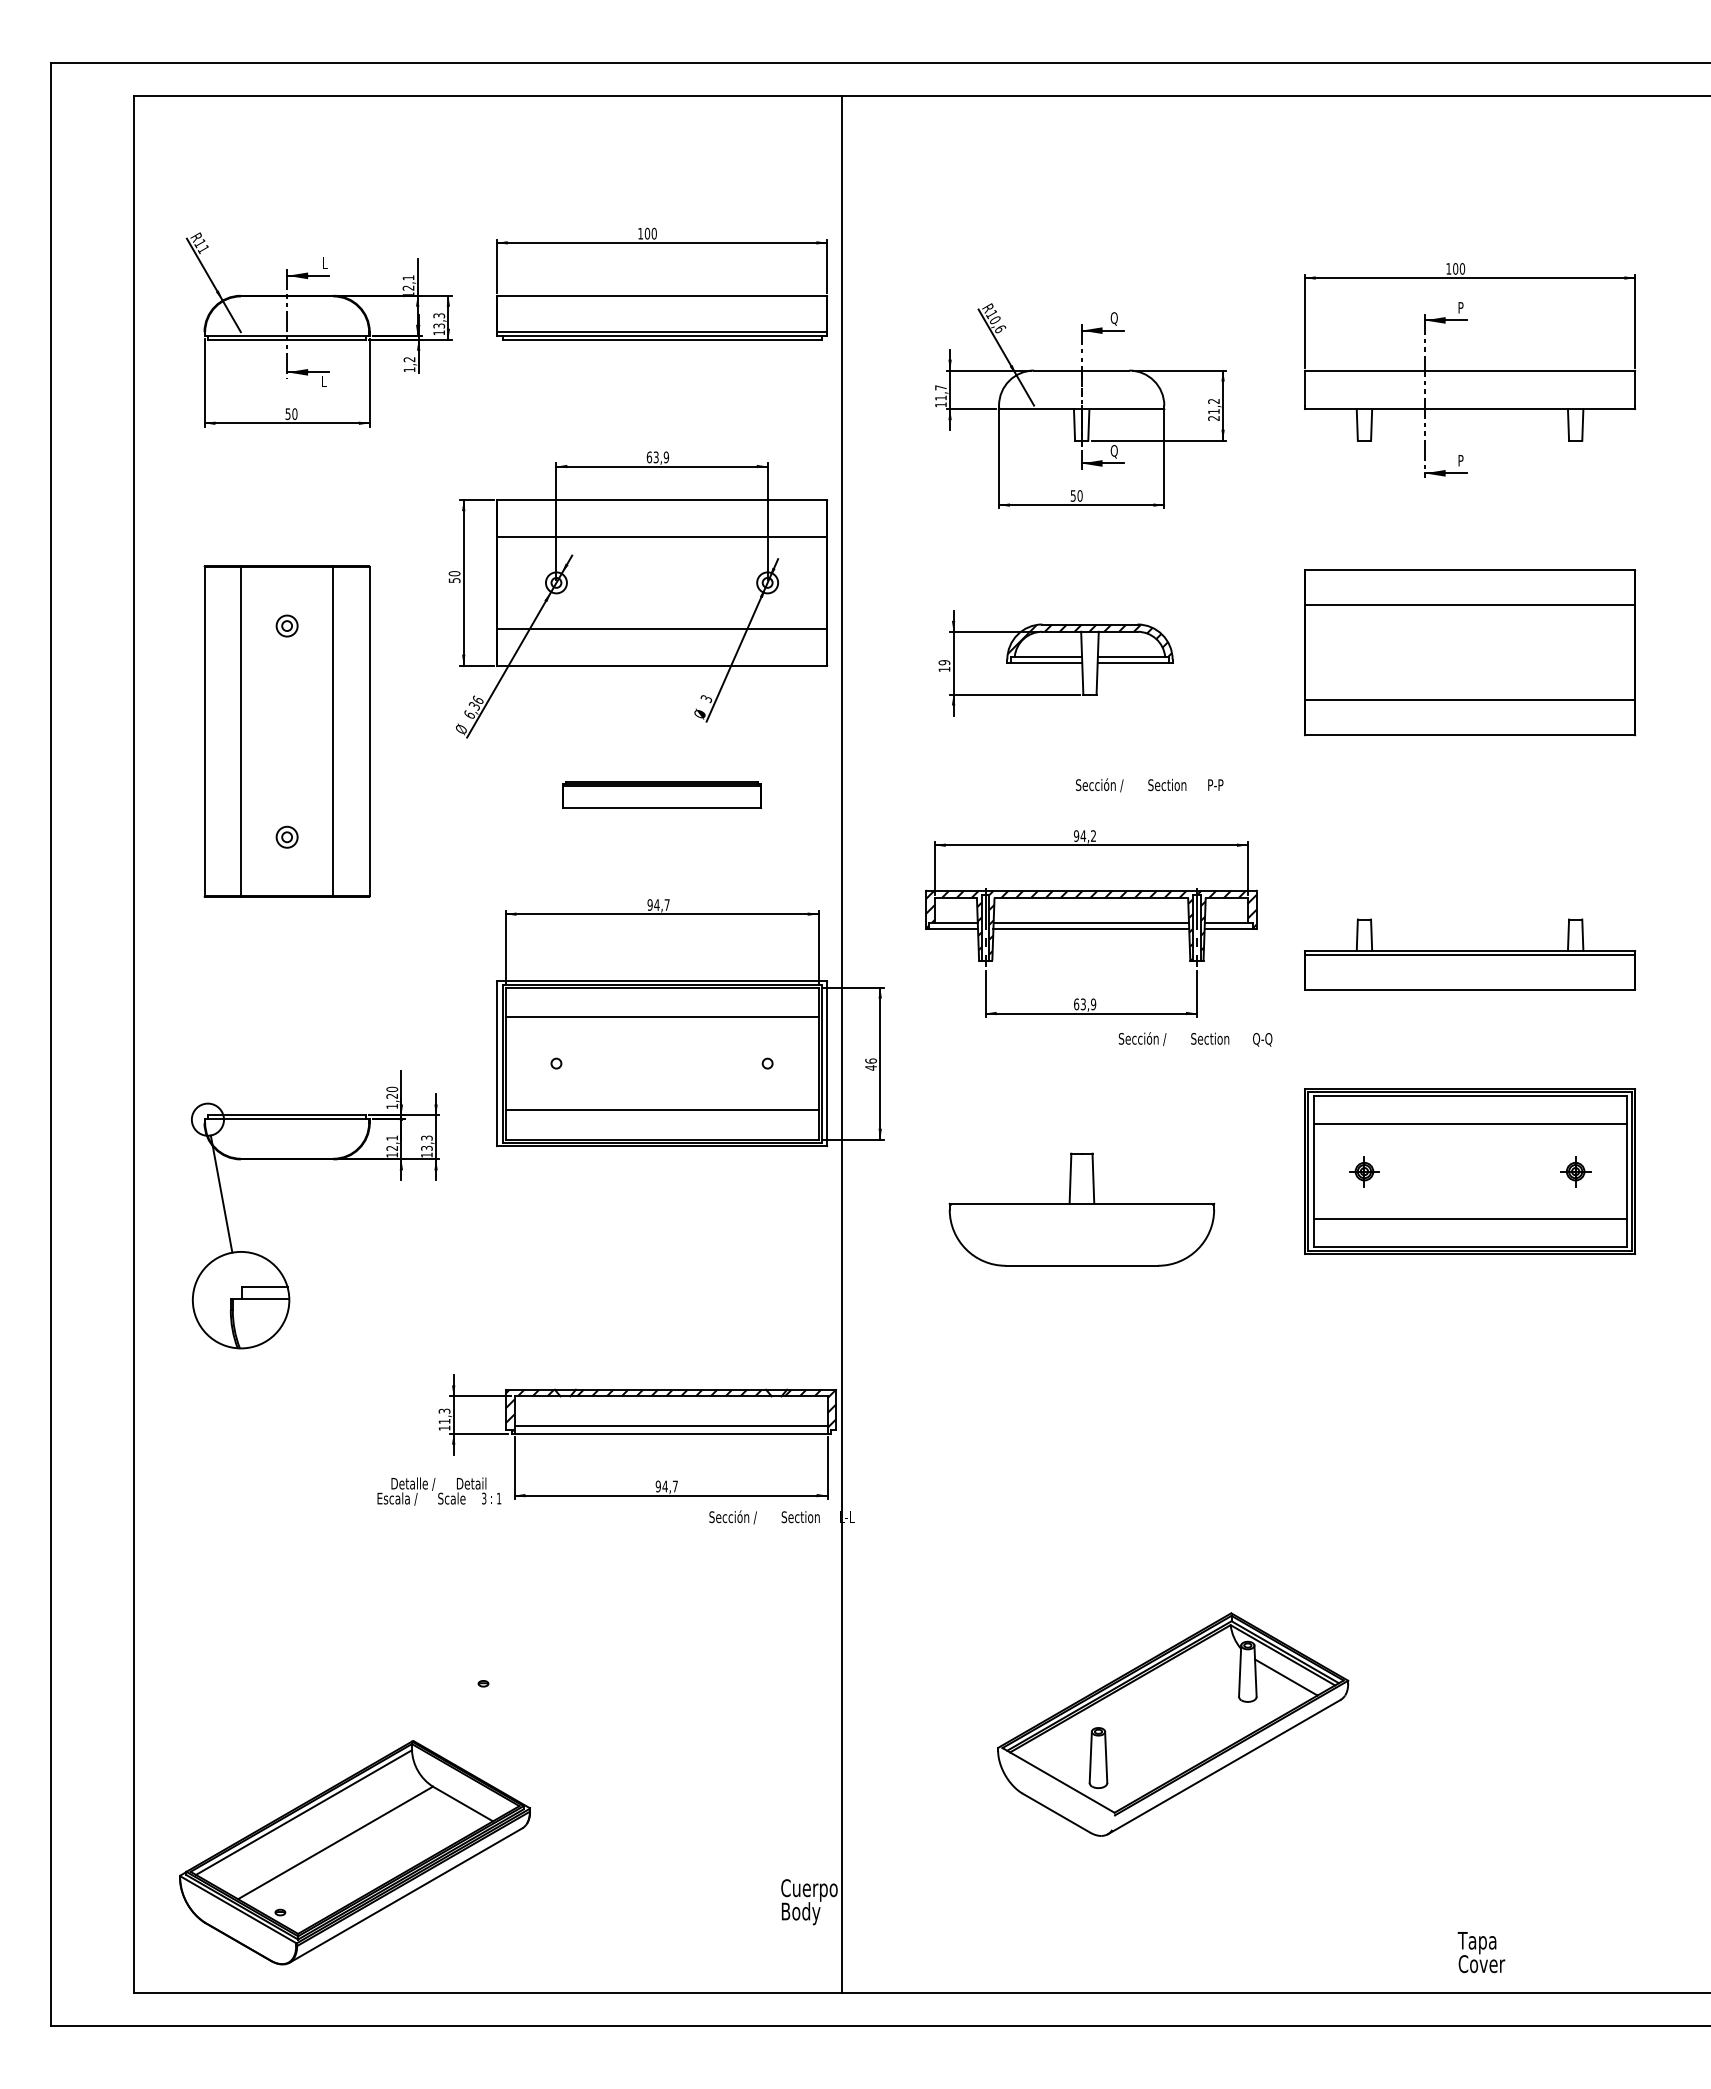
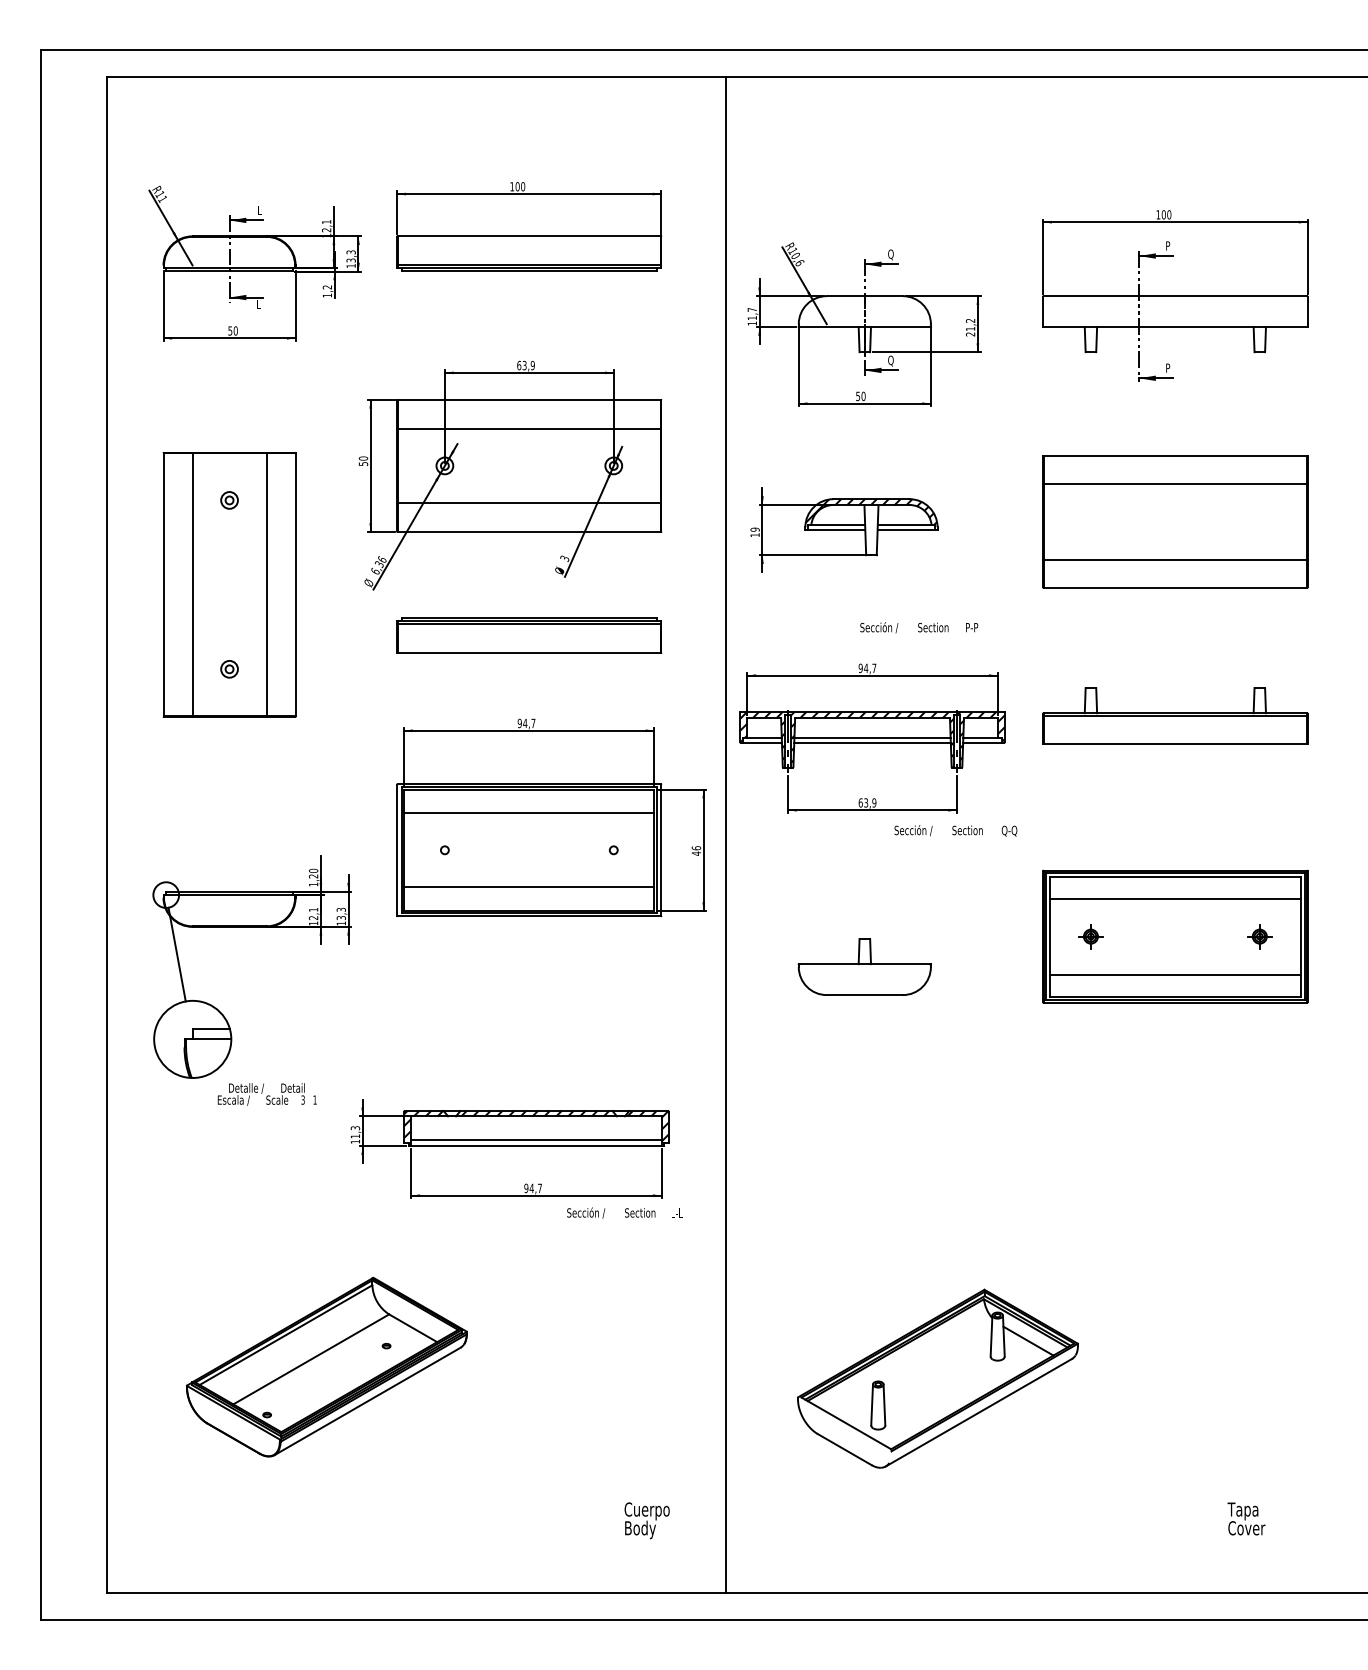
part: (662, 794) -> (529, 635), size x1.67
text: (1093, 835) -> (874, 667), 94,2 -> 94,7
part: (1470, 953) -> (1175, 715), moved
line: (842, 1043) -> (726, 834), moved
part: (1081, 1208) -> (864, 966), size x0.62
text: (438, 1491) -> (266, 1094), moved
part: (354, 1853) -> (326, 1367), moved
text: (1481, 1951) -> (1246, 1518), moved

